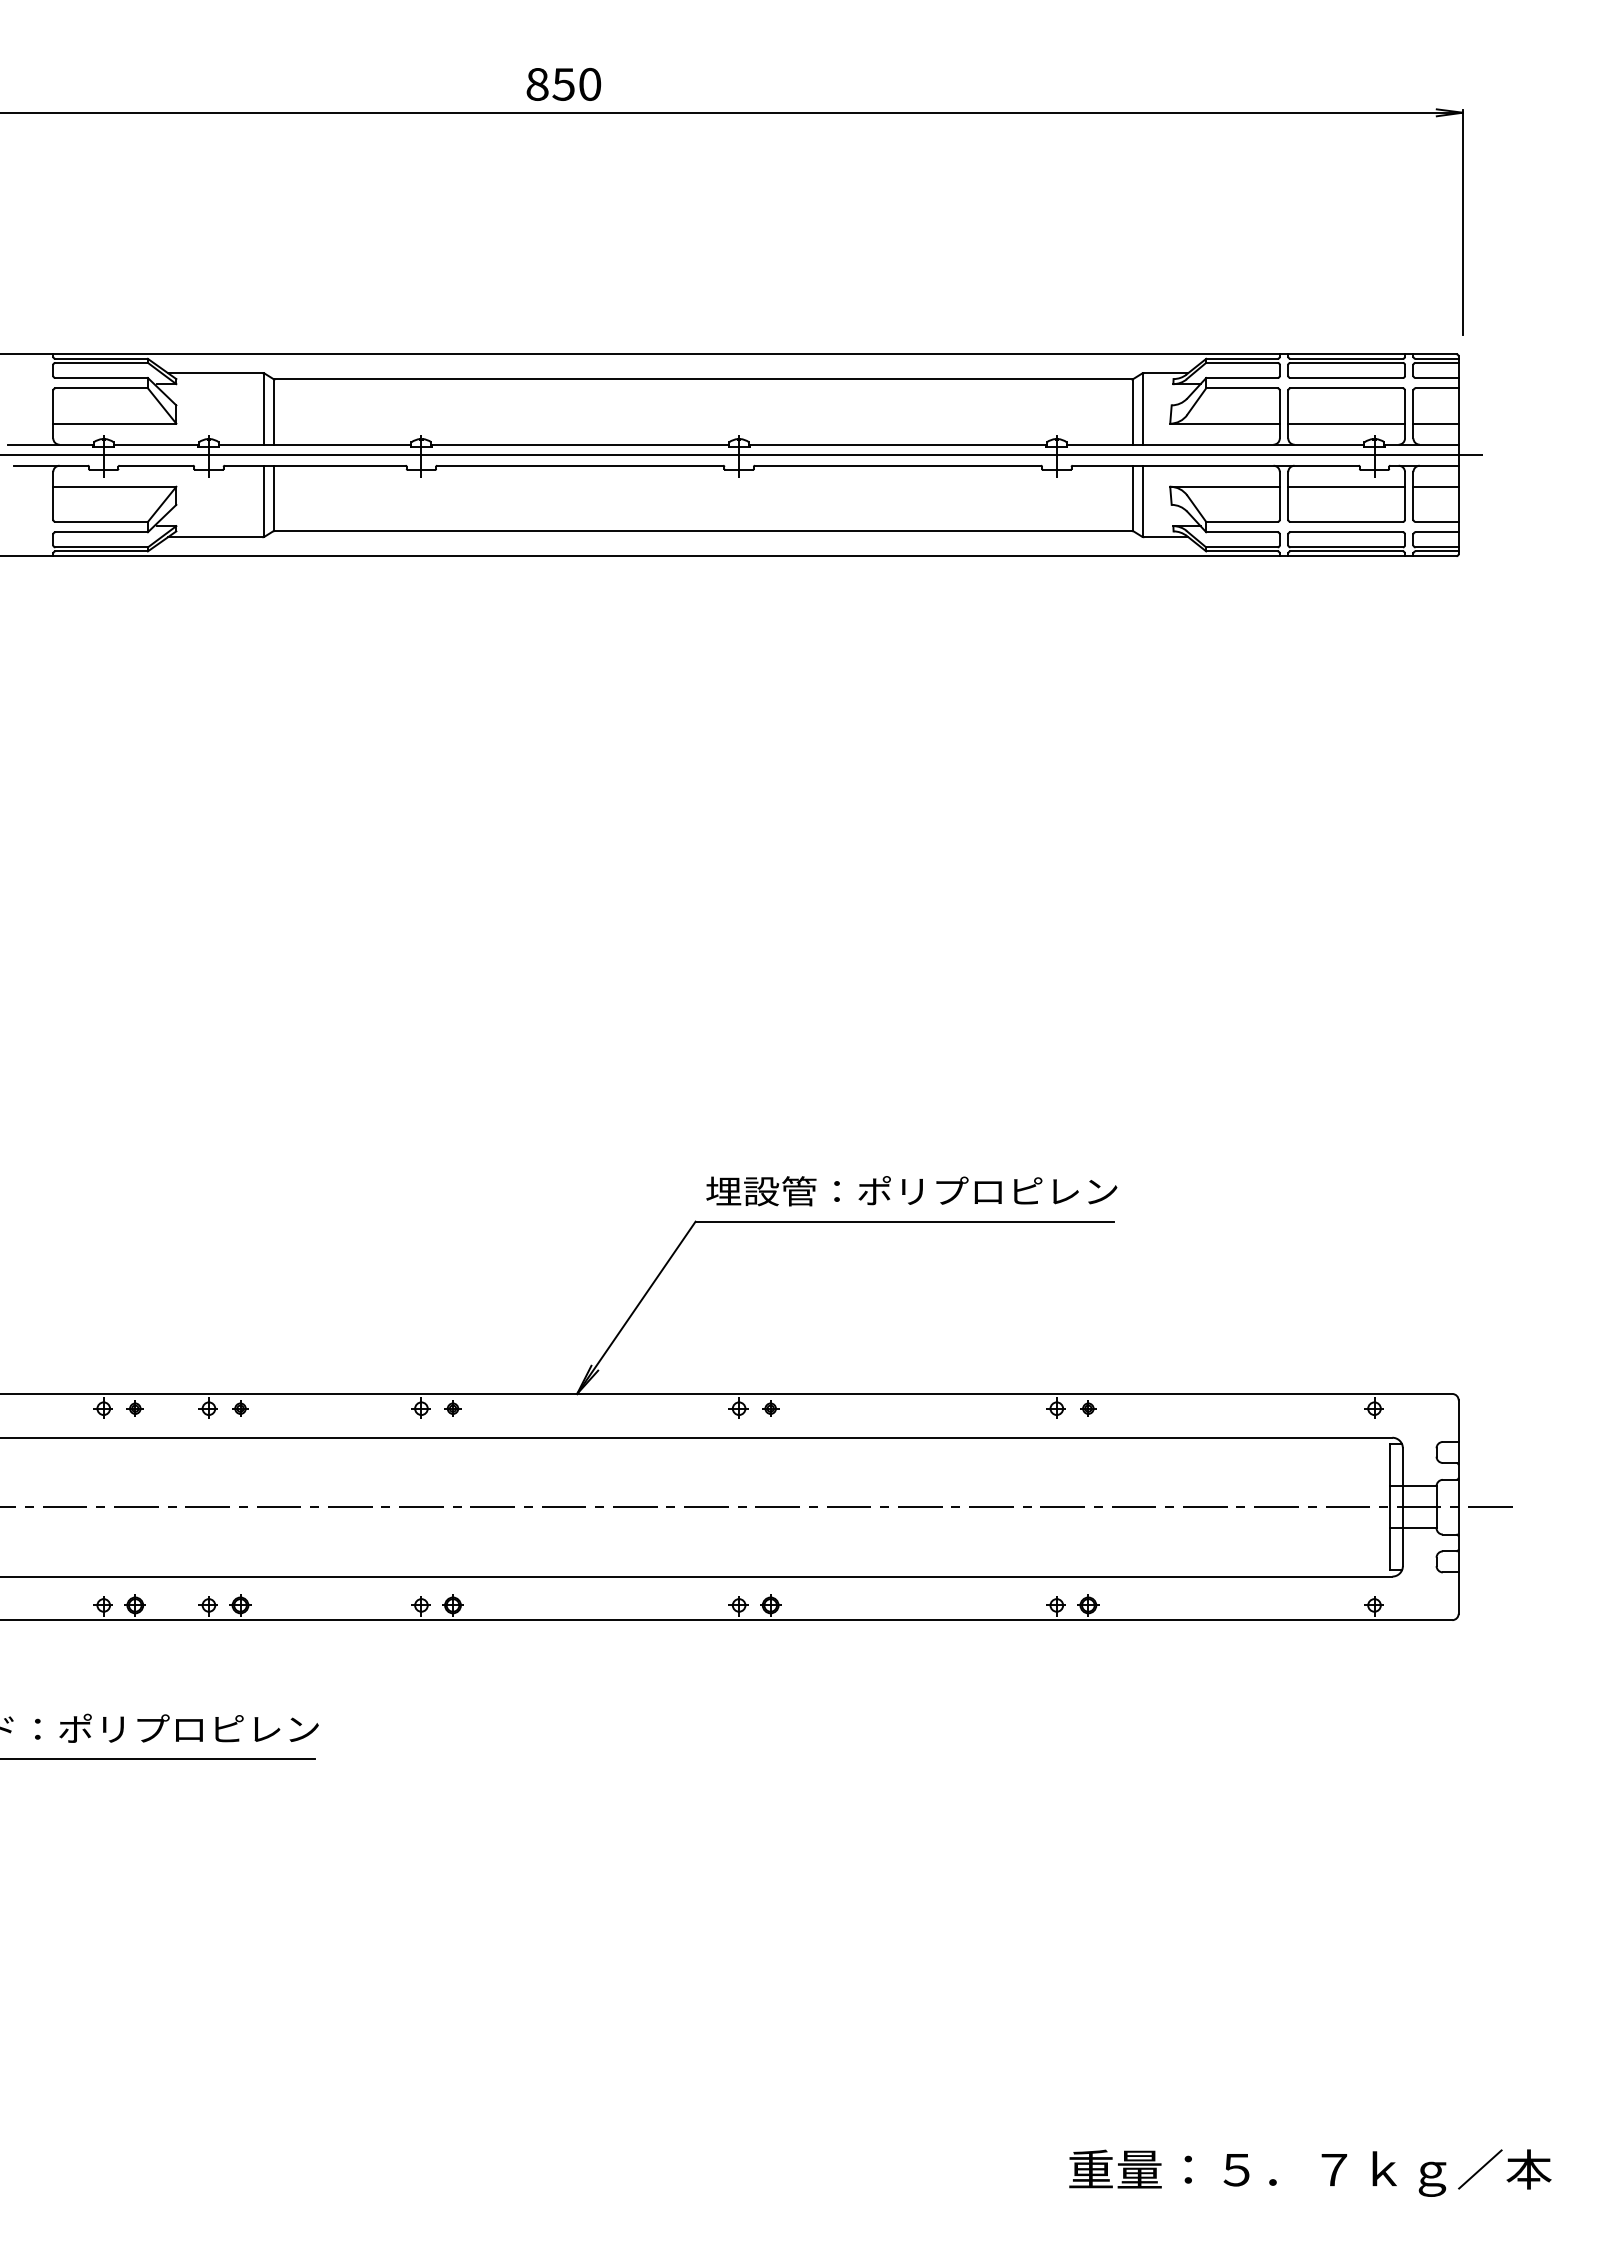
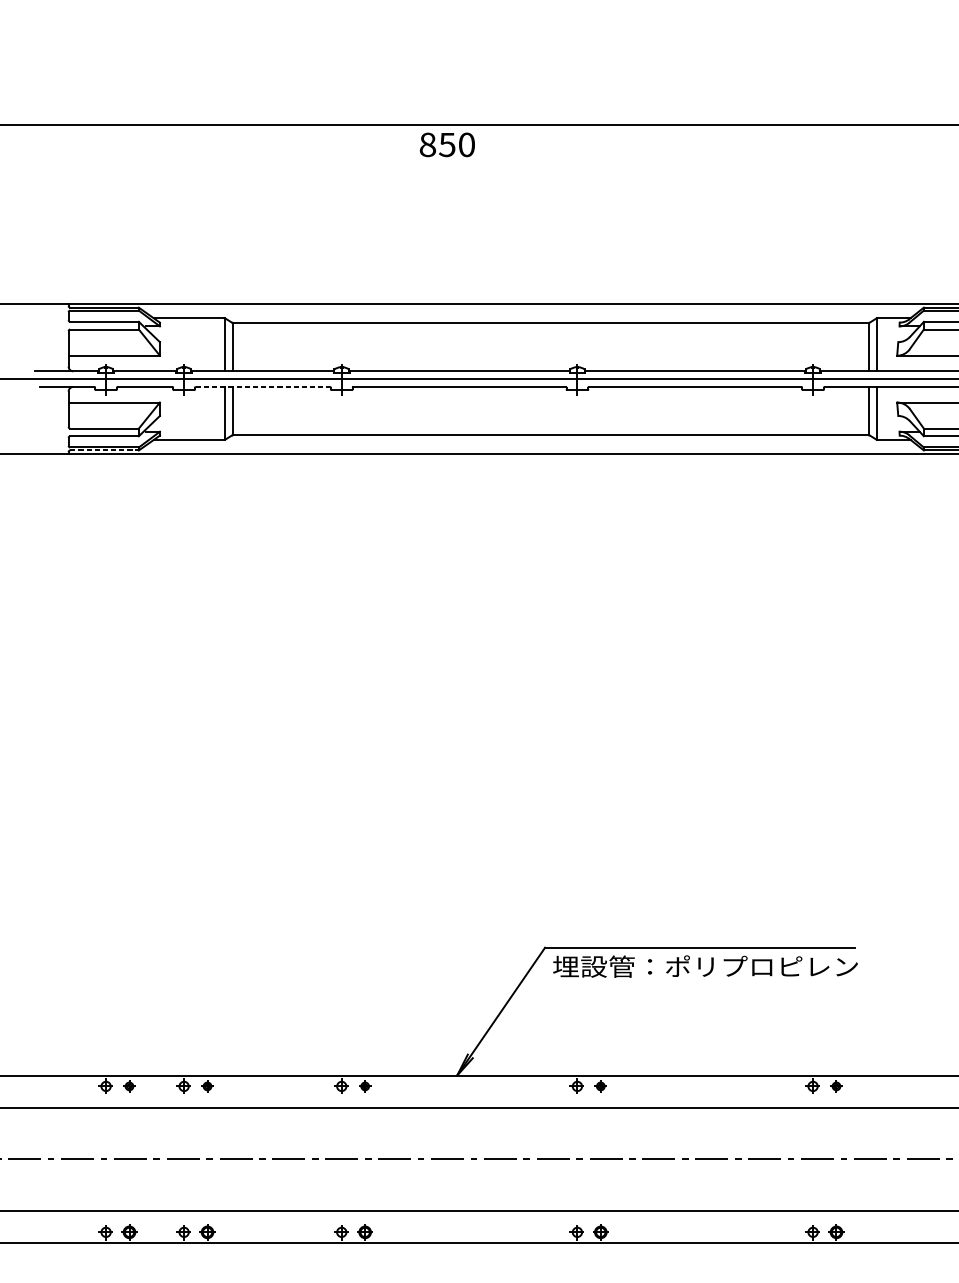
text: (563, 84) -> (447, 144), moved
line: (315, 465) -> (263, 386), solid -> dashed
line: (102, 551) -> (105, 450), solid -> dashed
text: (911, 1191) -> (705, 966), moved

